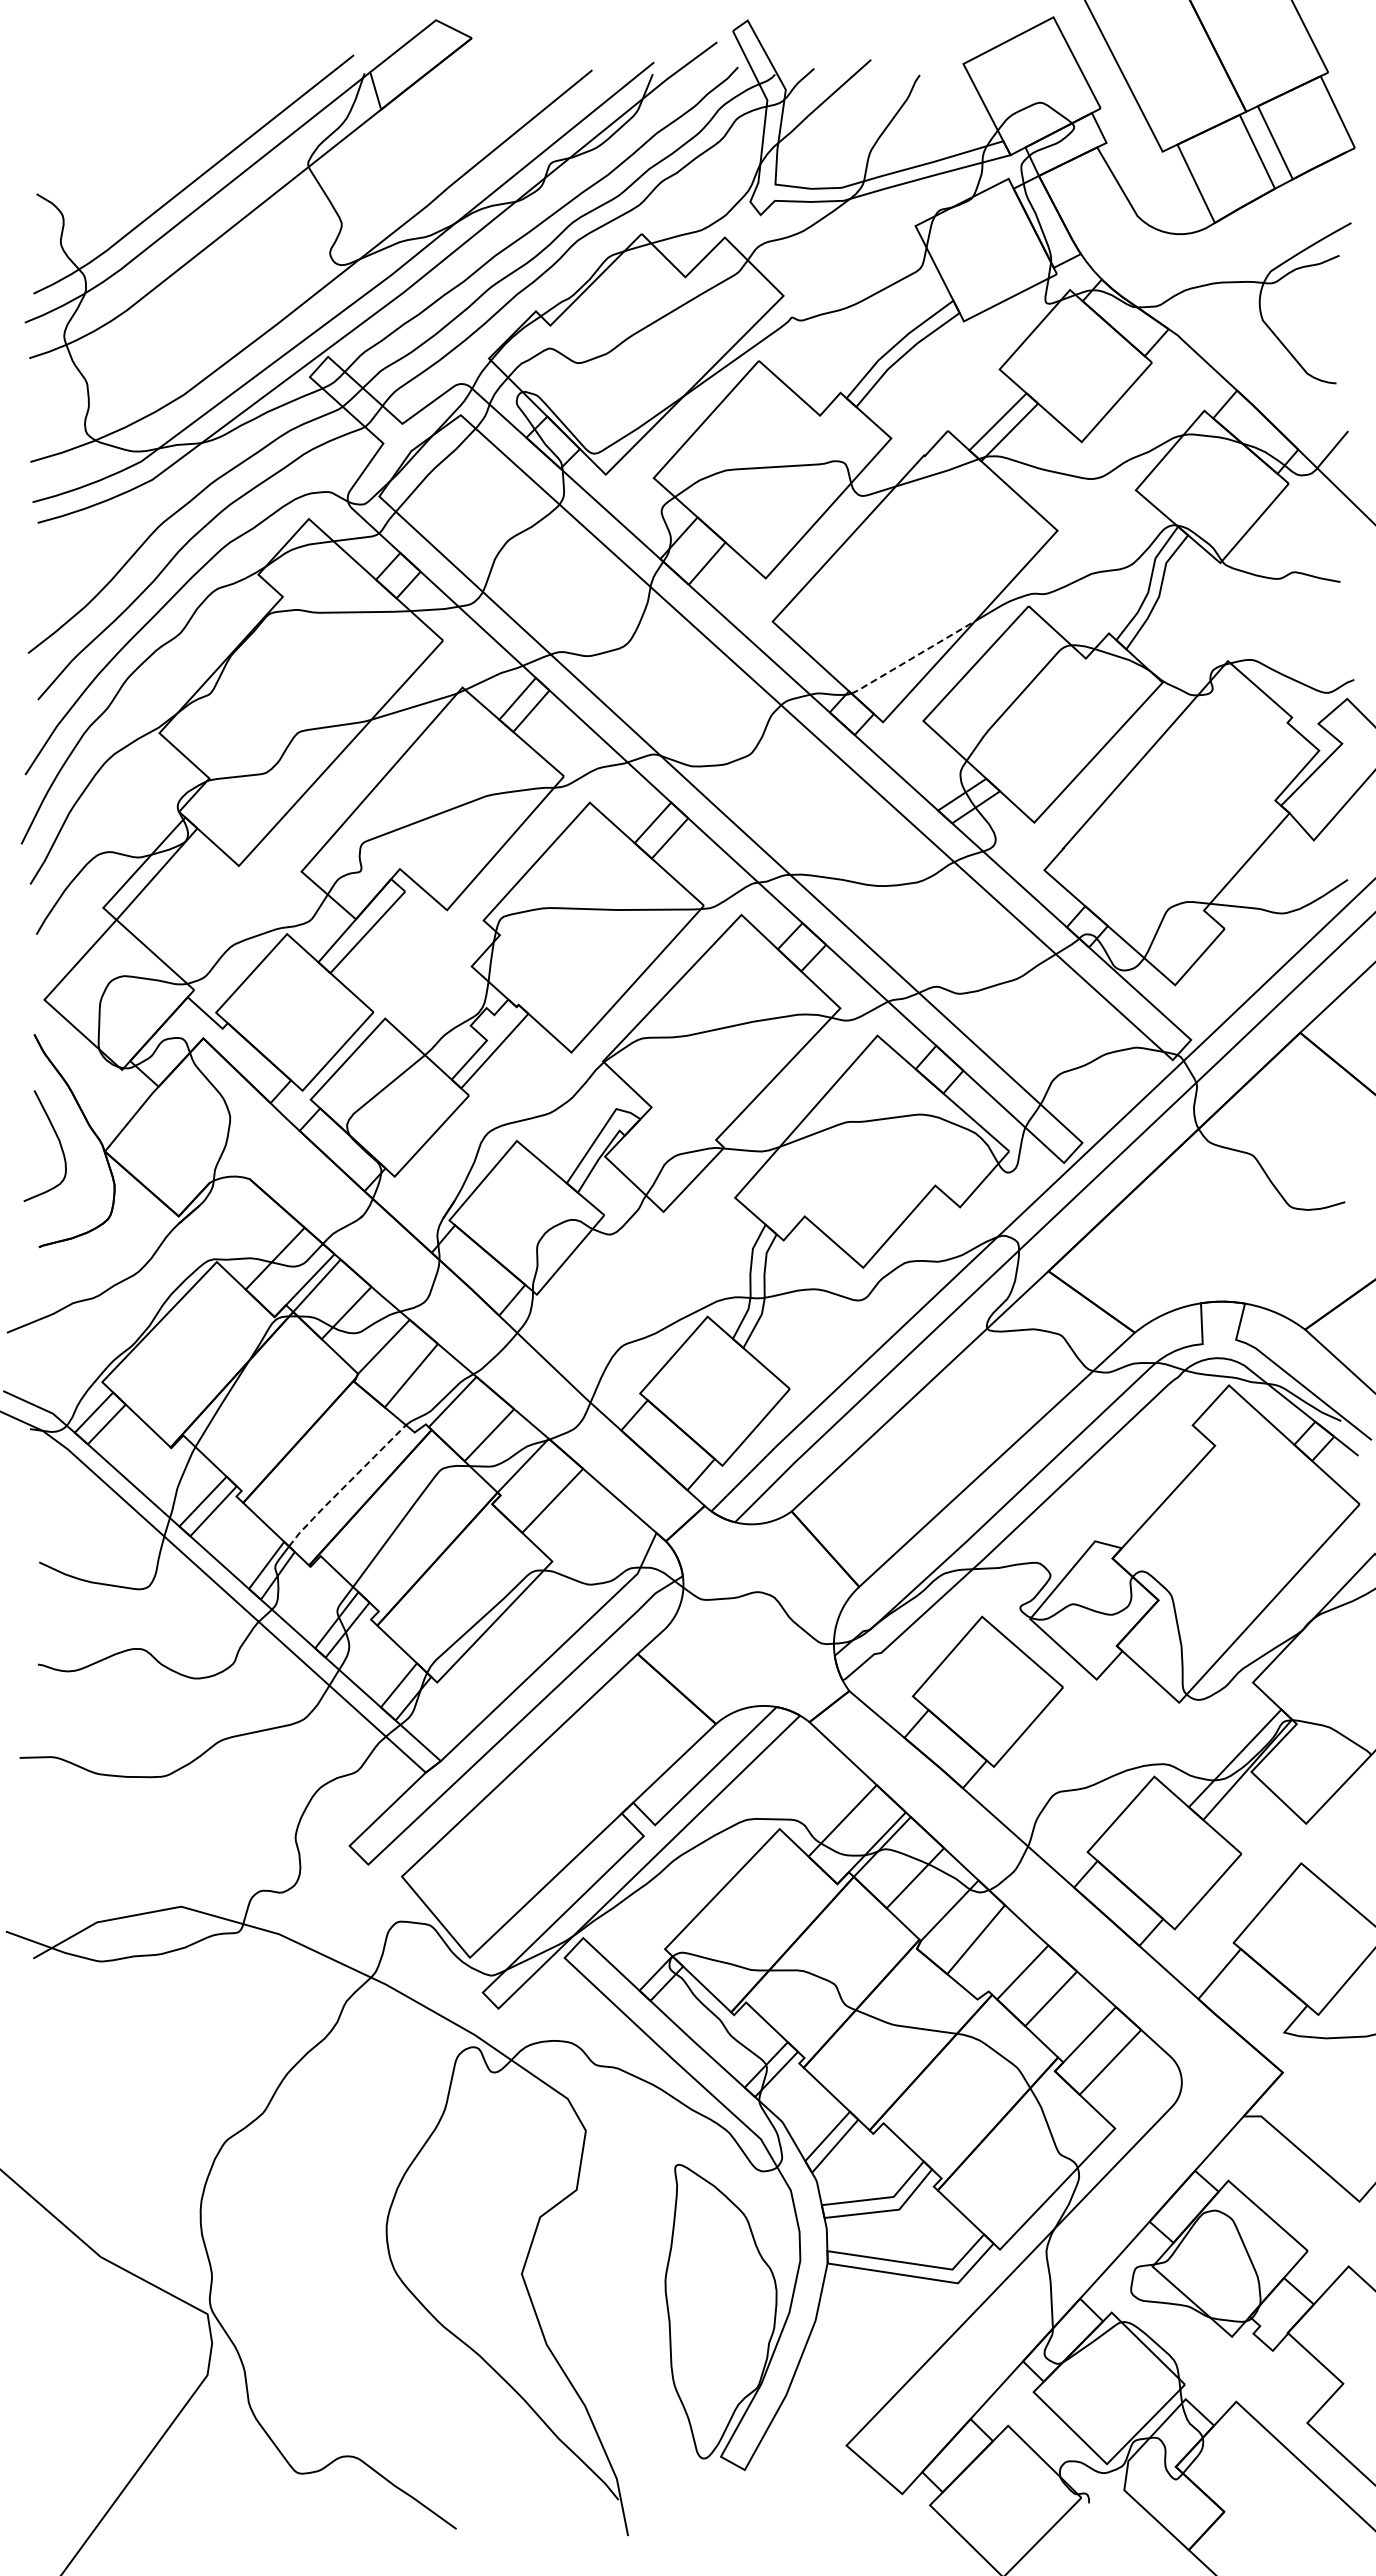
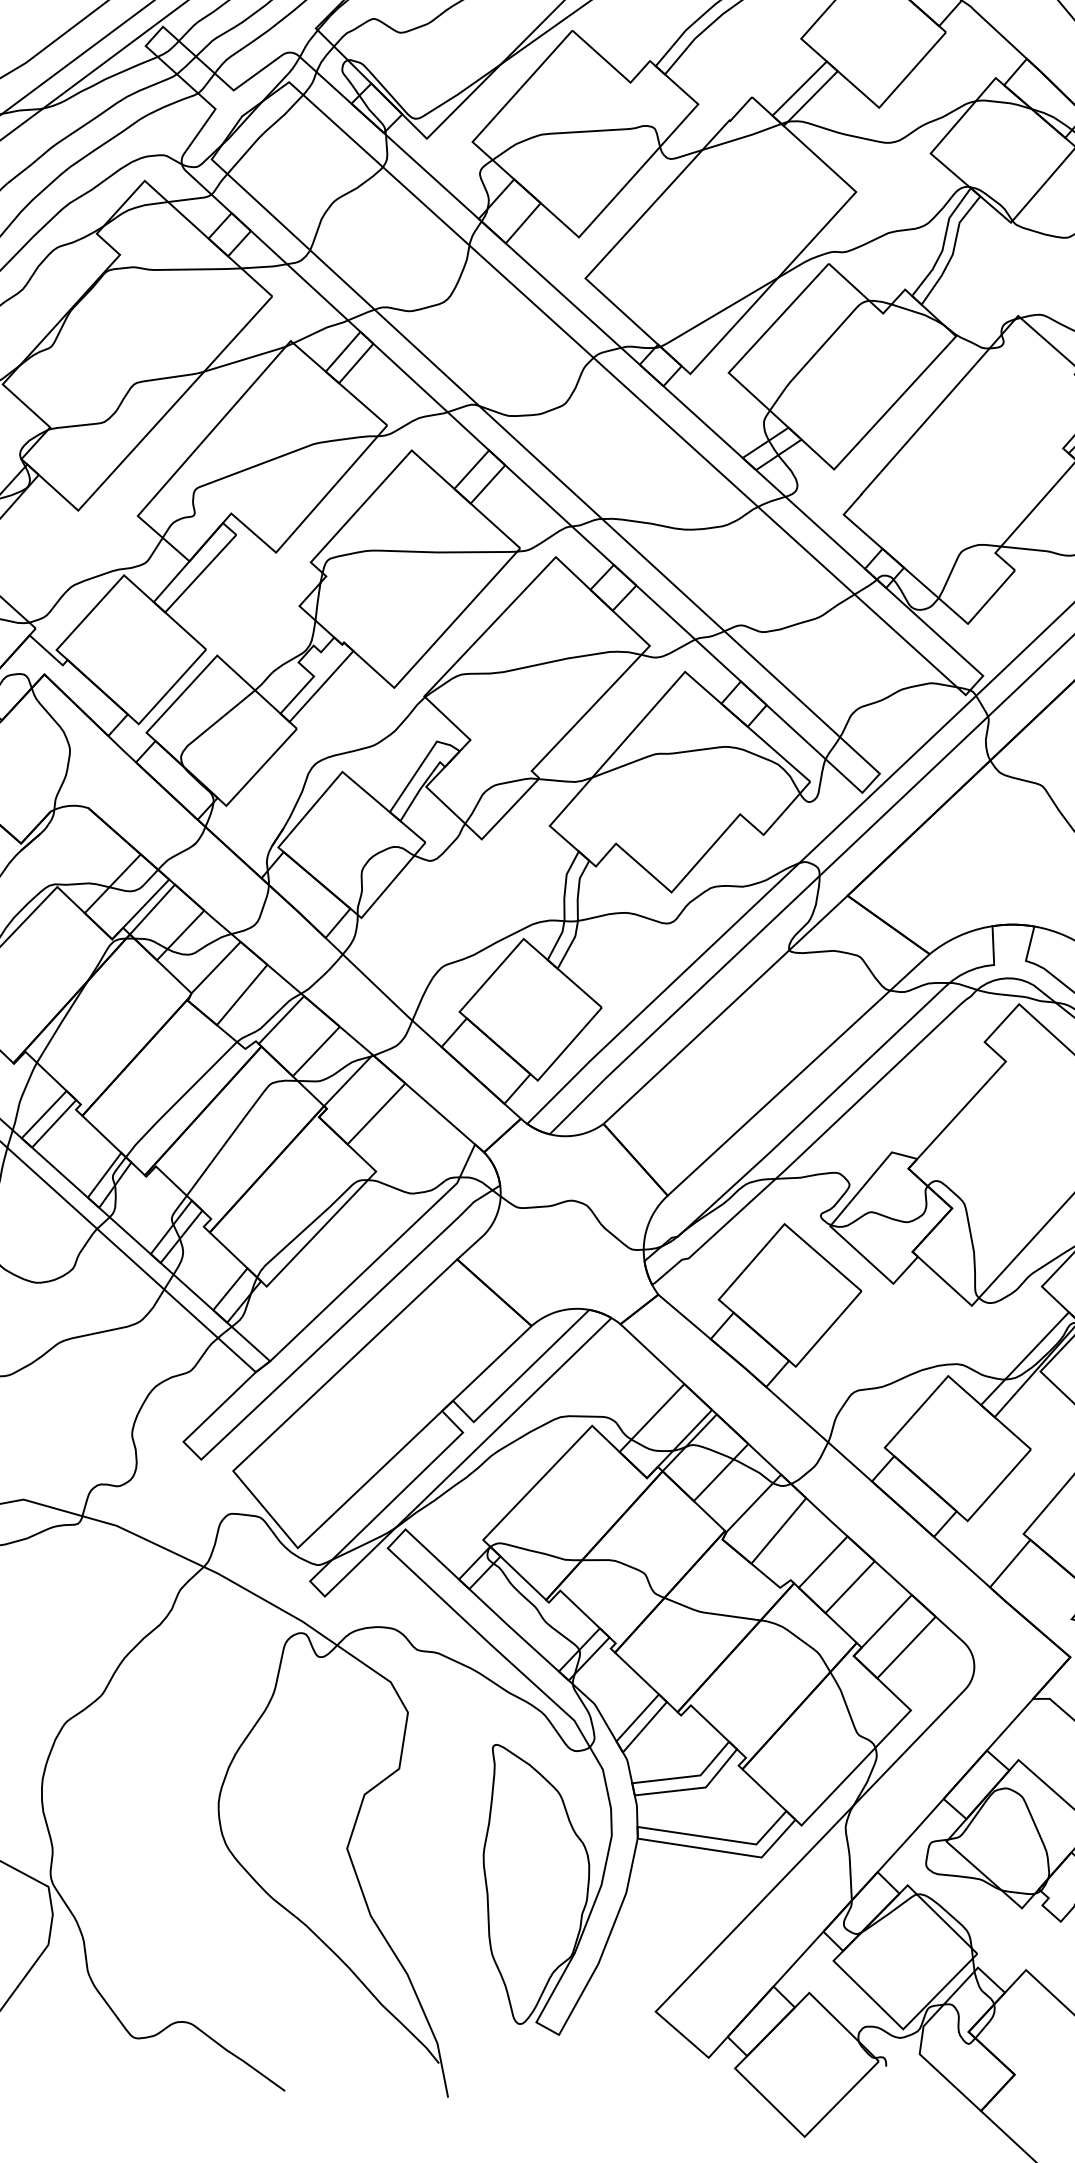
line: (913, 657) -> (719, 312), dashed -> solid
line: (345, 1485) -> (179, 1099), dashed -> solid

